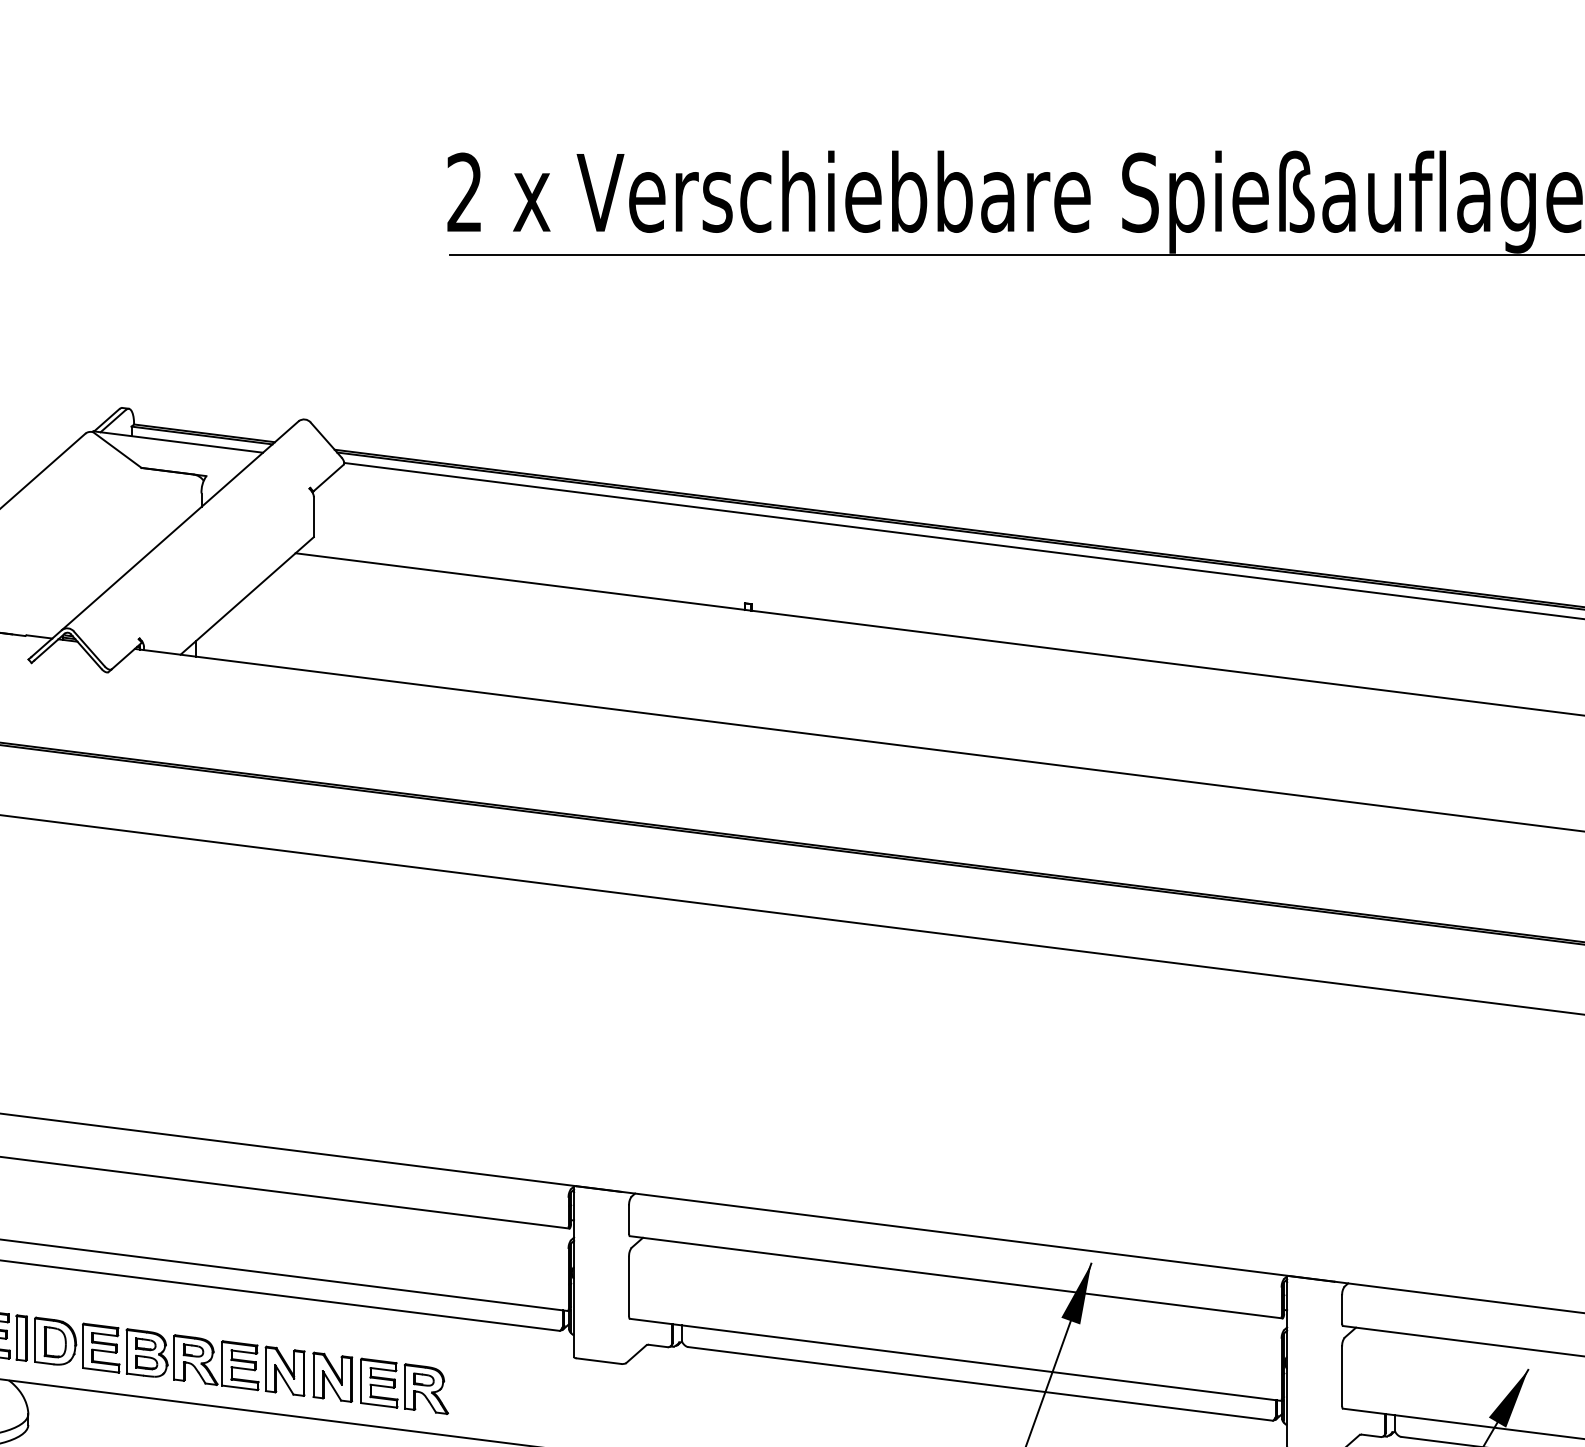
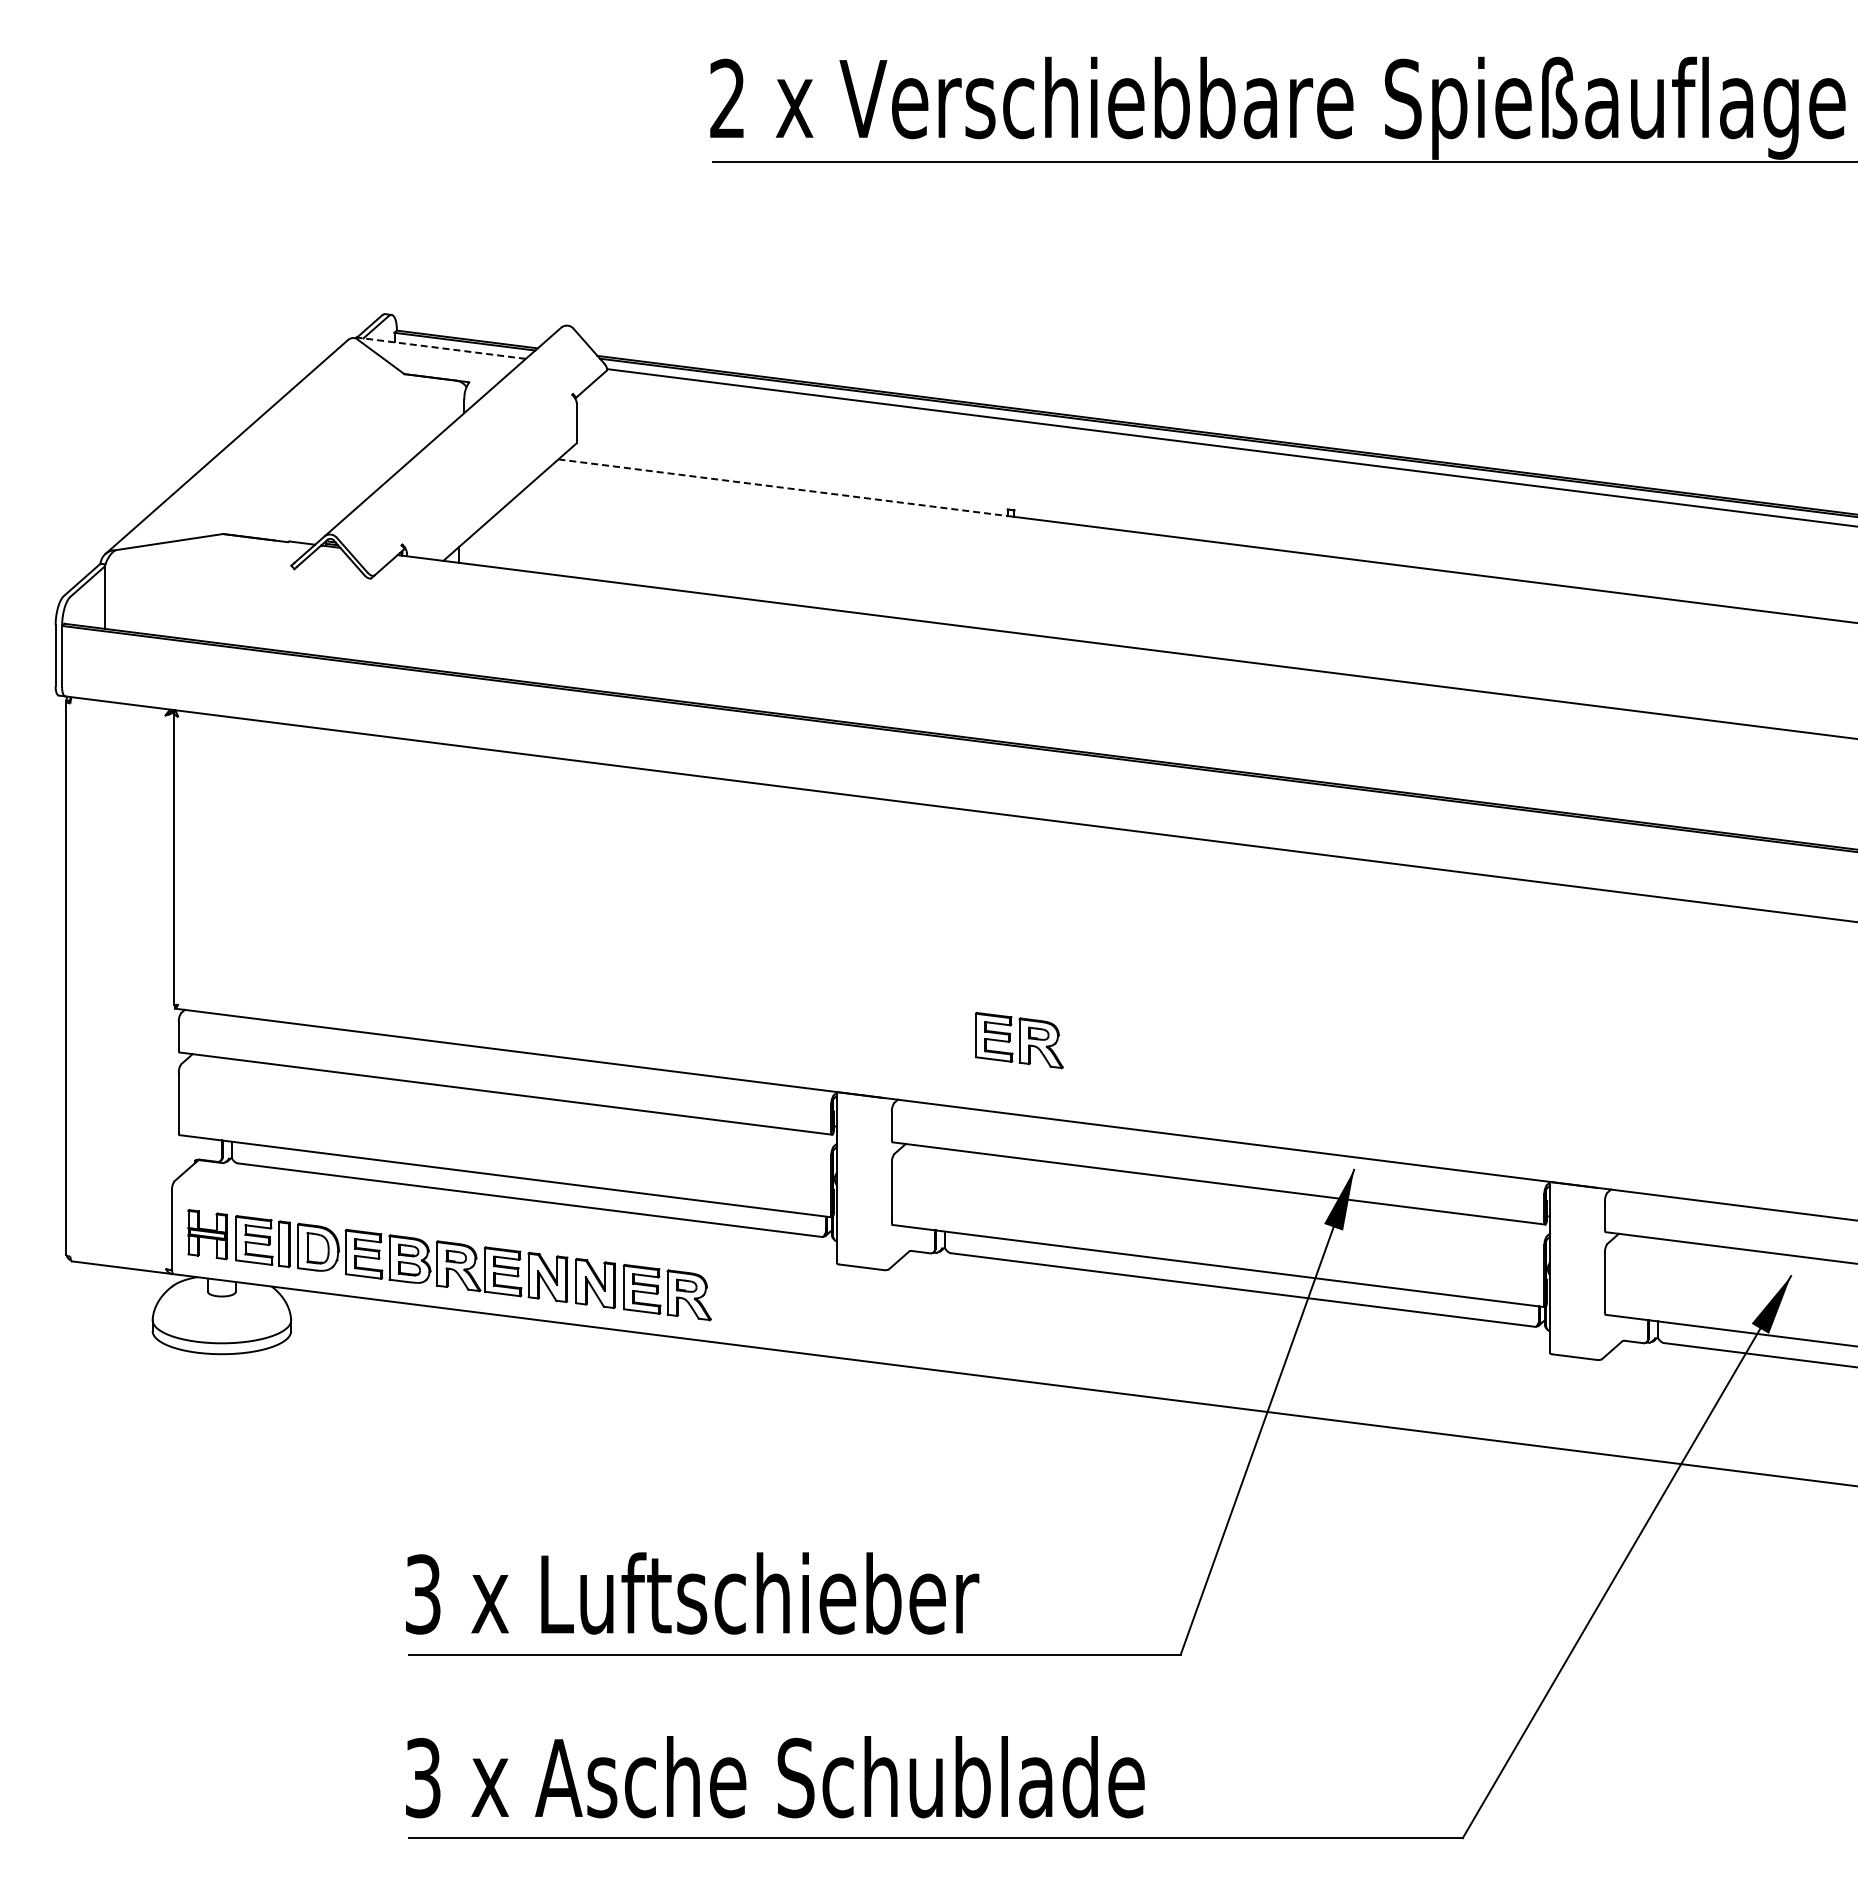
line: (177, 442) -> (440, 348), solid -> dashed
line: (520, 581) -> (783, 487), solid -> dashed
part: (756, 1134) -> (1019, 1040), added

